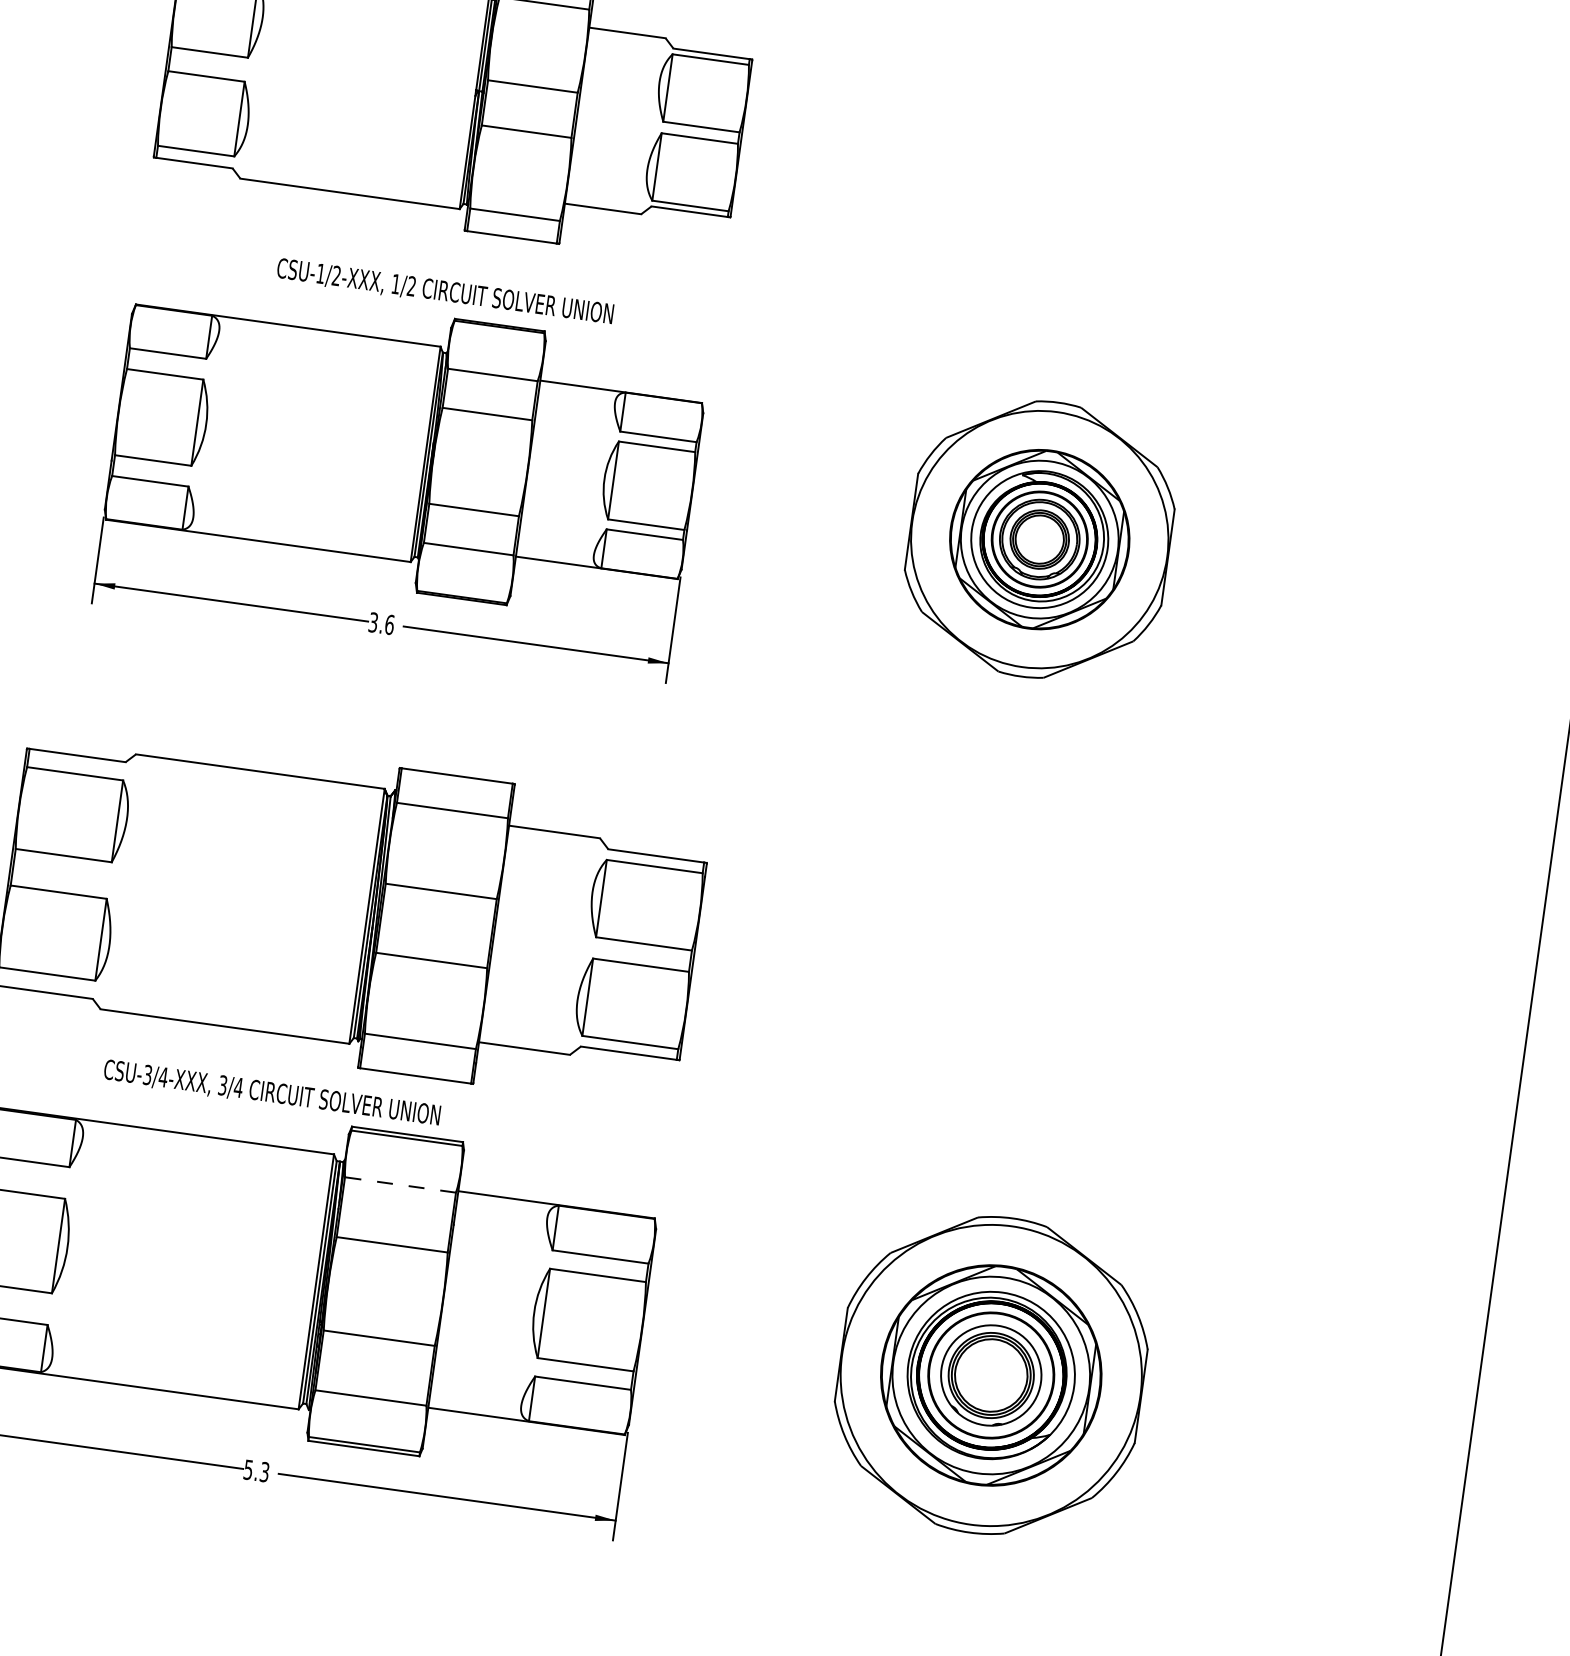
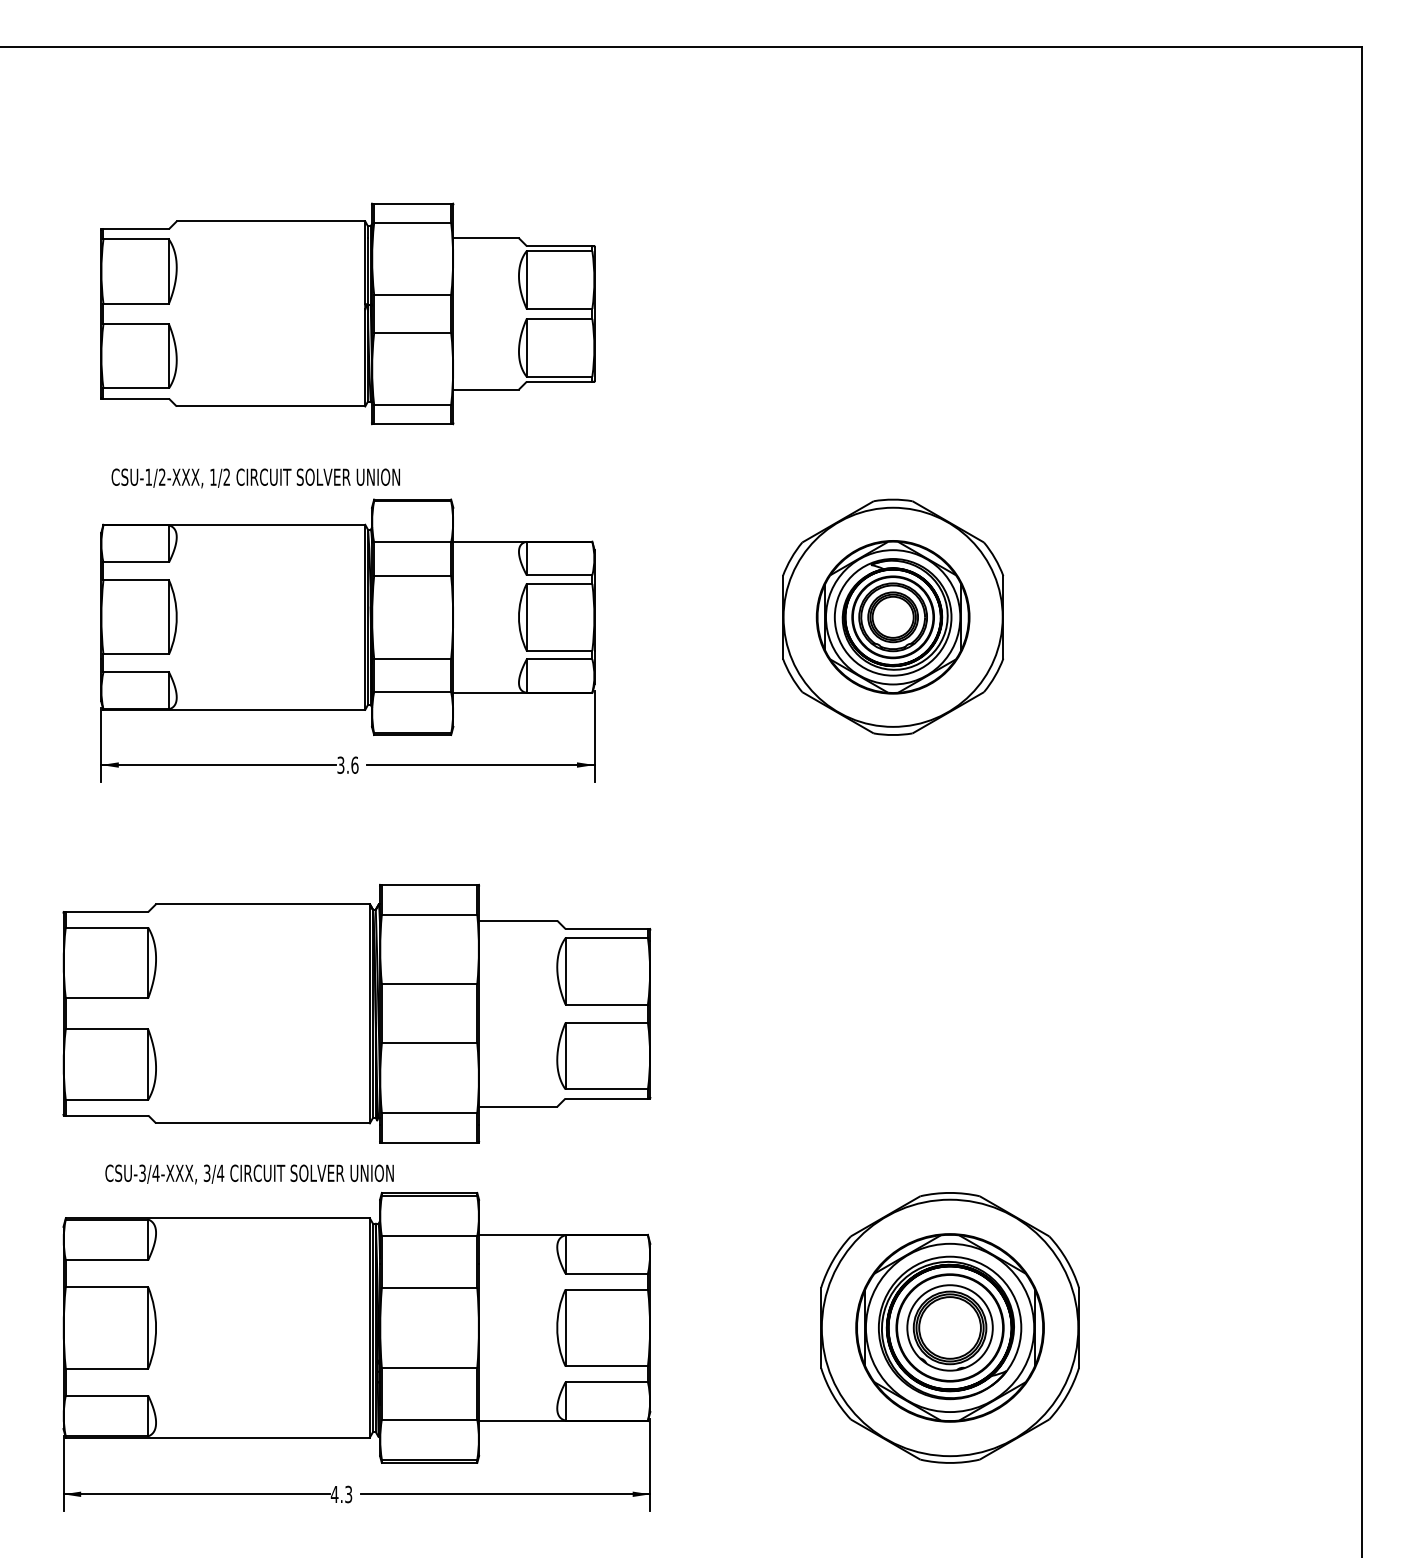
text: (444, 292) -> (255, 478), moved
text: (271, 1093) -> (249, 1174), moved
line: (400, 1185) -> (429, 1236), dashed -> solid
text: (248, 1469) -> (334, 1494), 5.3 -> 4.3

